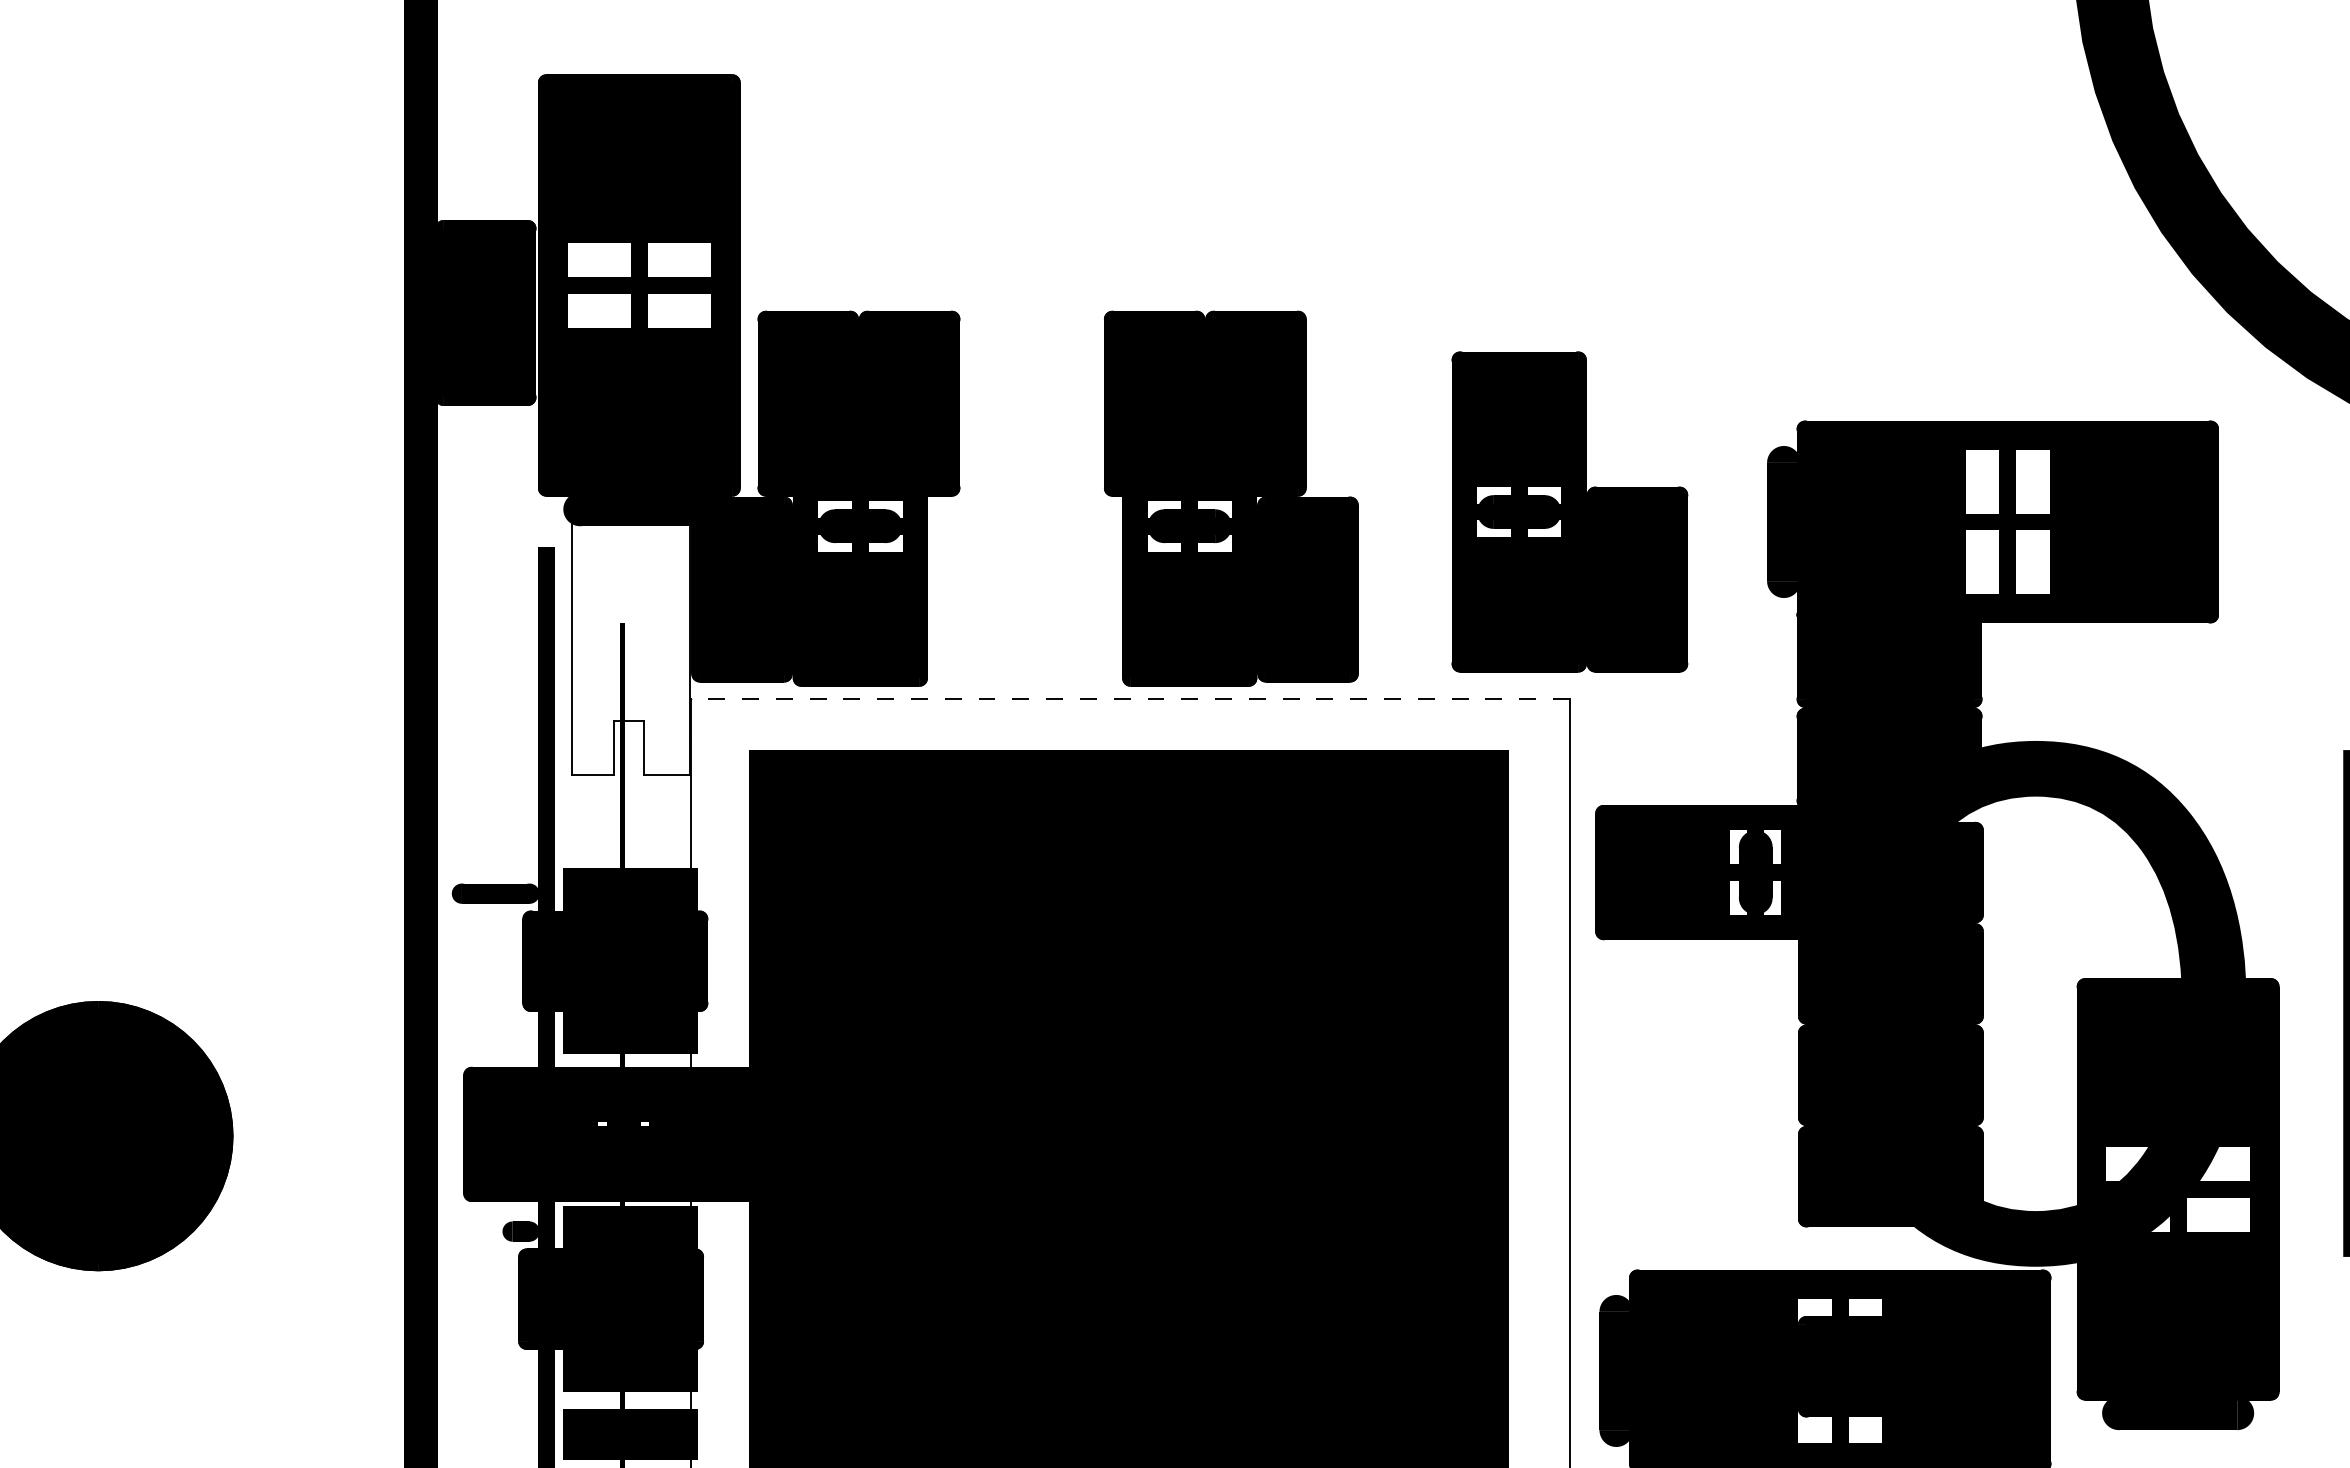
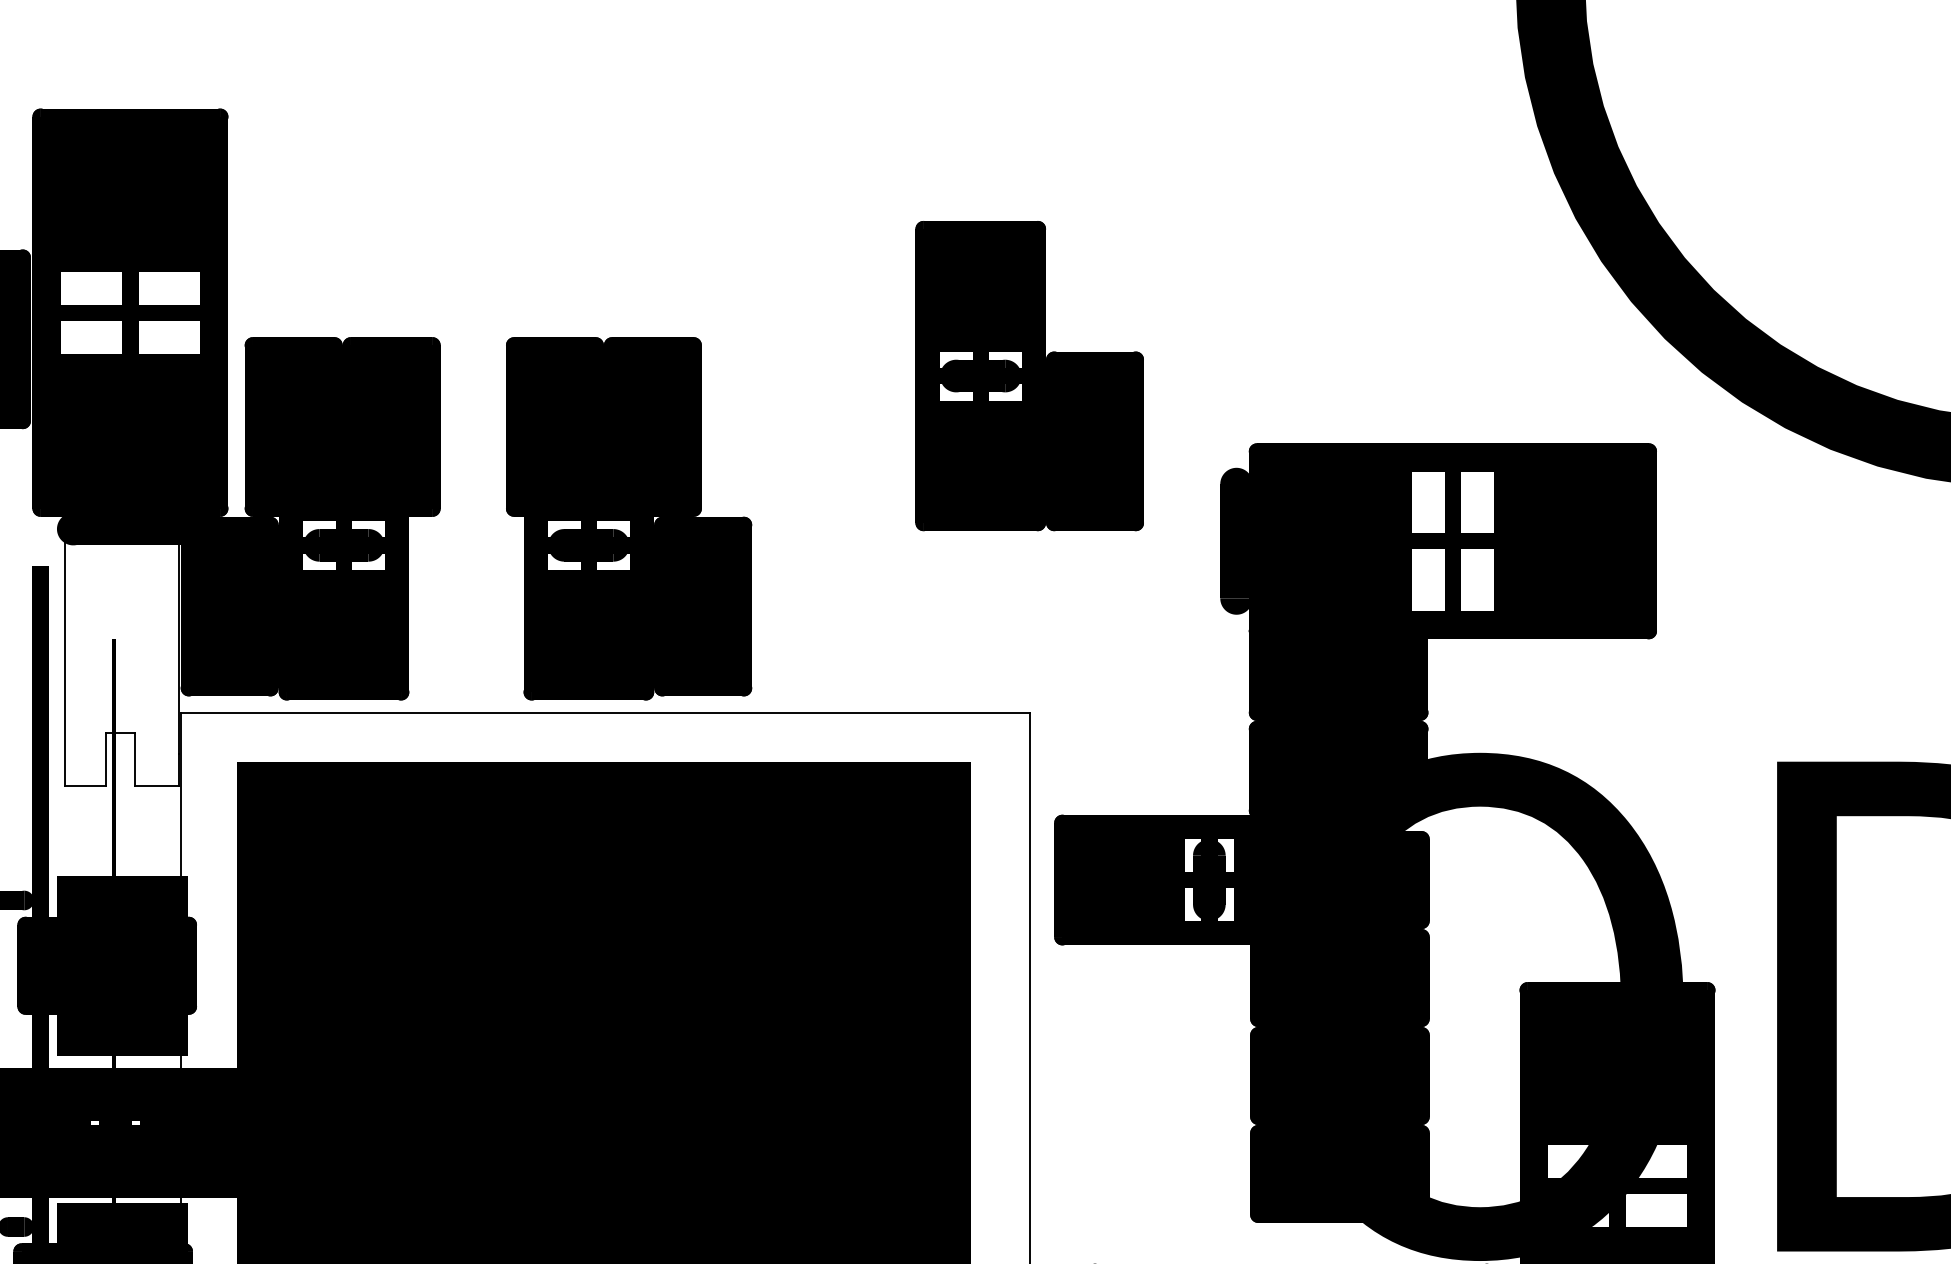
part: (1231, 498) -> (629, 518), moved
part: (1569, 511) -> (1029, 375), moved
line: (1130, 699) -> (605, 712), dashed -> solid

